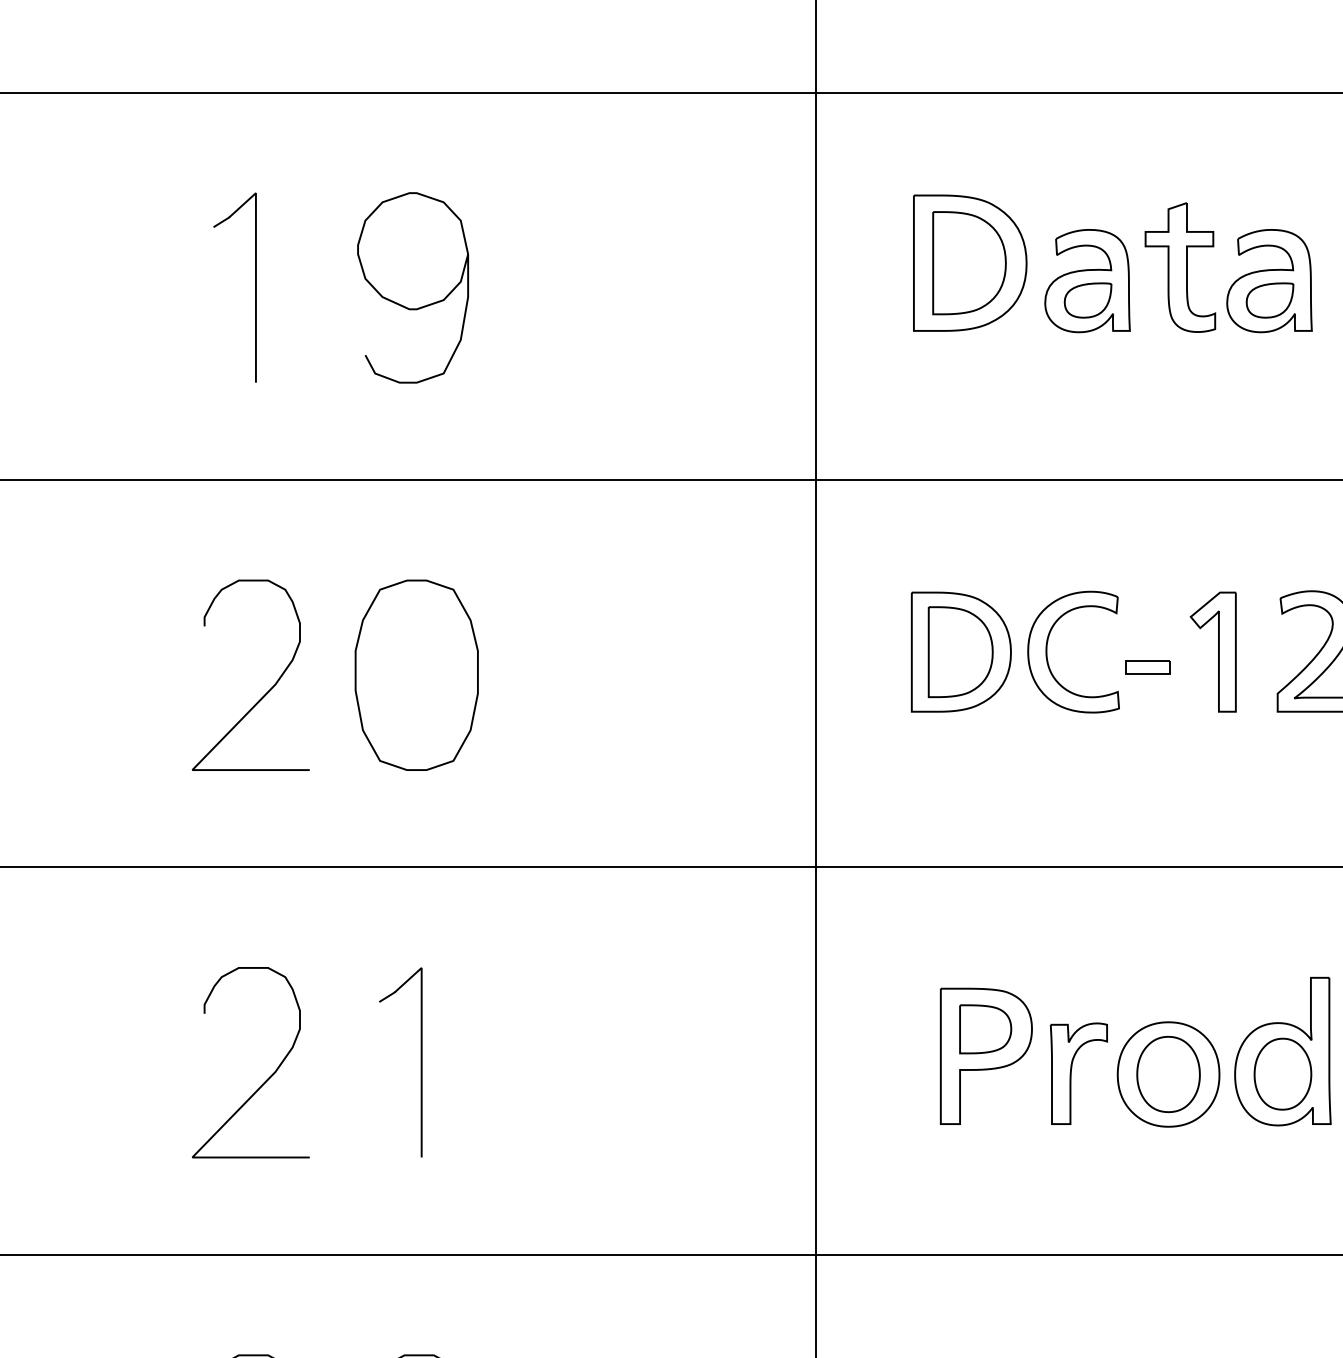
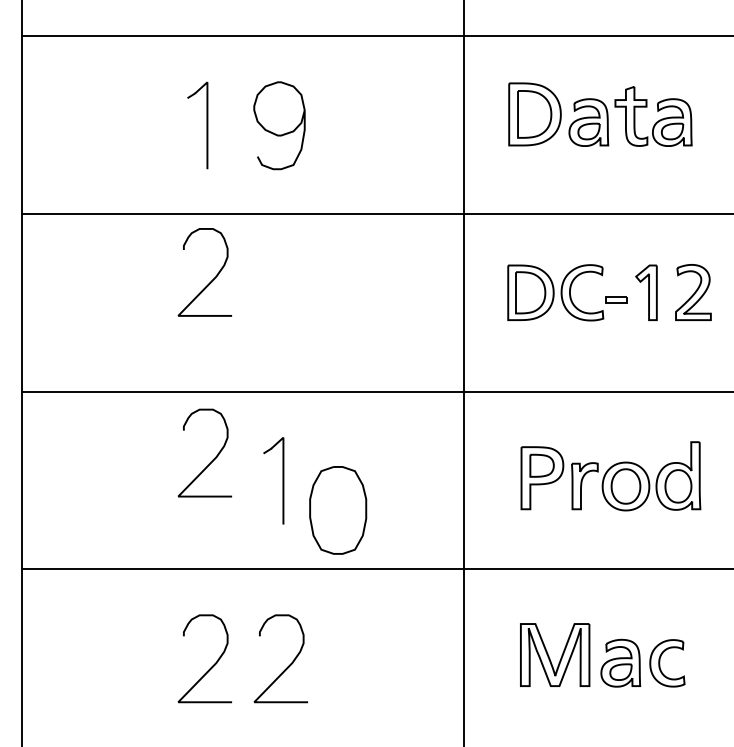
part: (417, 675) -> (338, 510), moved
curve: (267, 690) -> (212, 279), moved
curve: (267, 1076) -> (212, 459), moved

